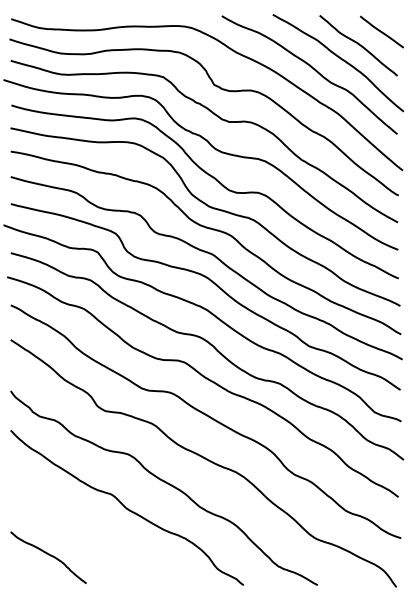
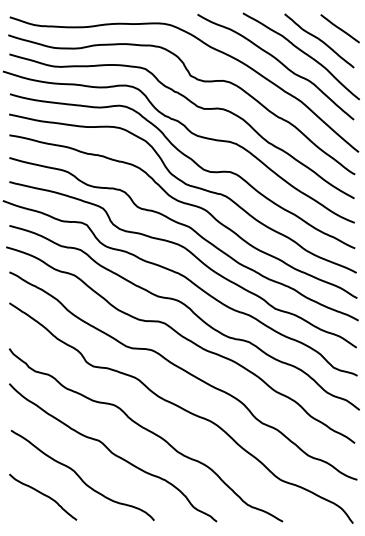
curve: (90, 534) -> (80, 476), added

